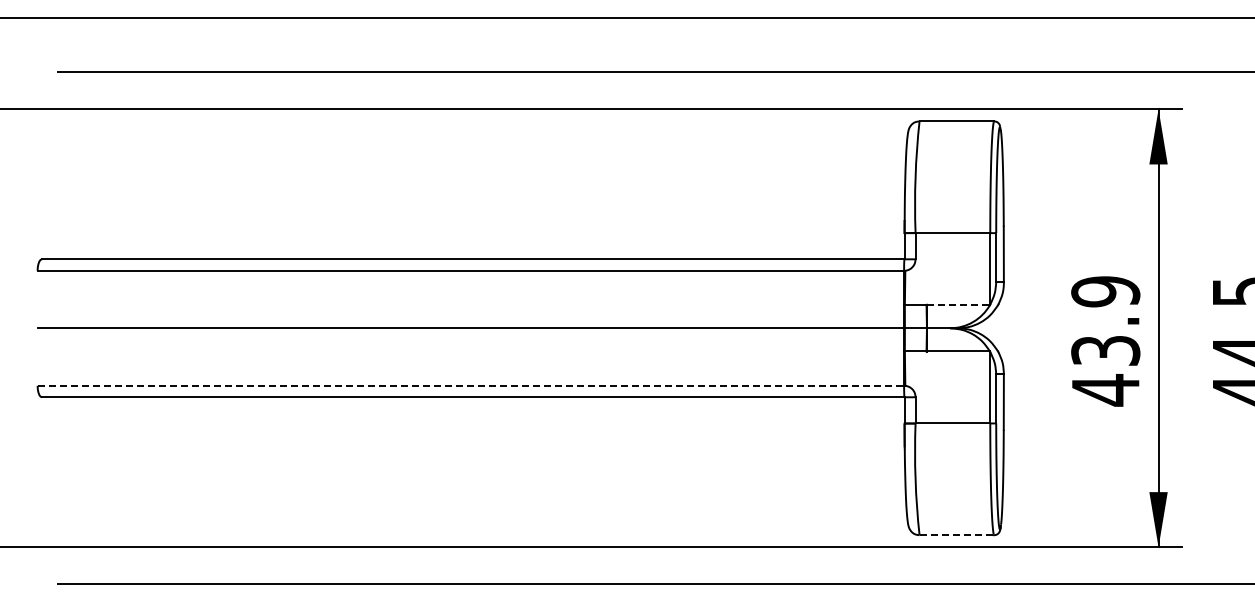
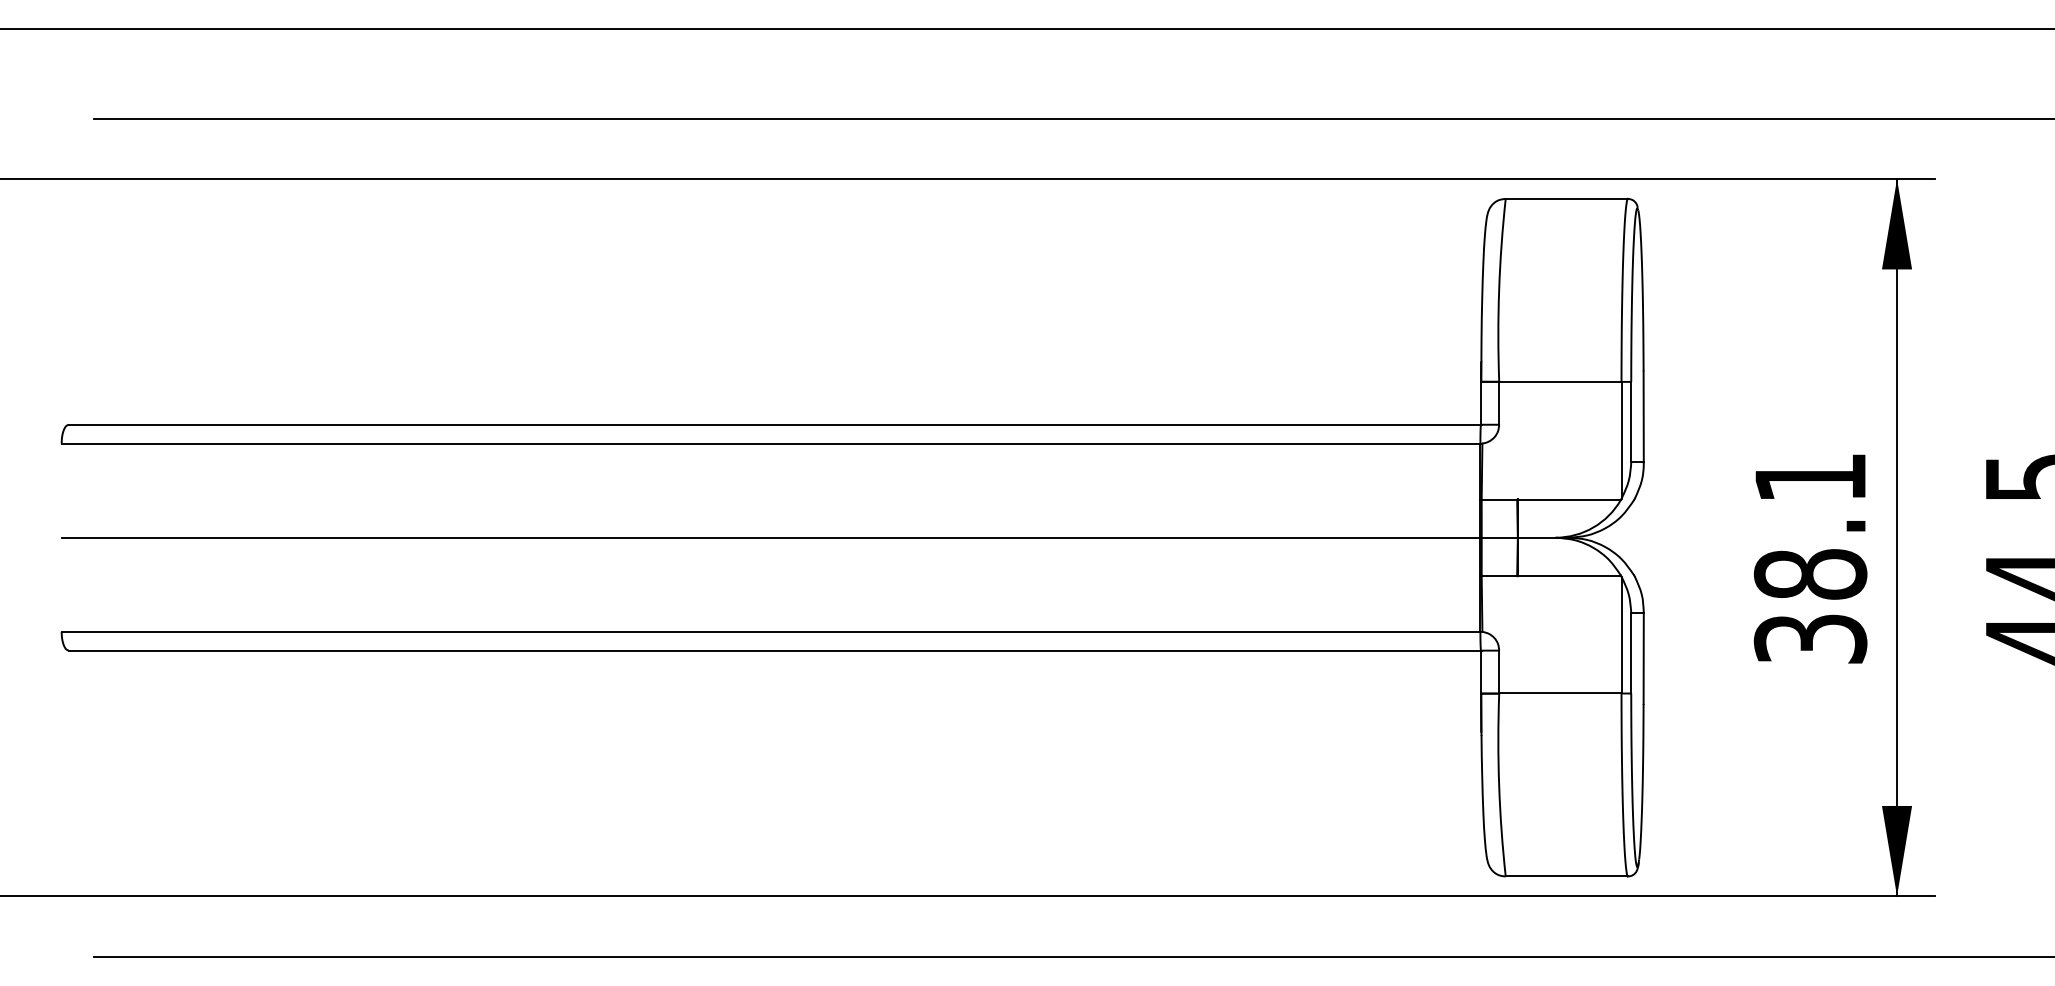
line: (958, 305) -> (1569, 500), dashed -> solid
text: (1105, 341) -> (1810, 559), 43.9 -> 38.1
line: (471, 385) -> (772, 631), dashed -> solid
line: (957, 535) -> (1567, 876), dashed -> solid

